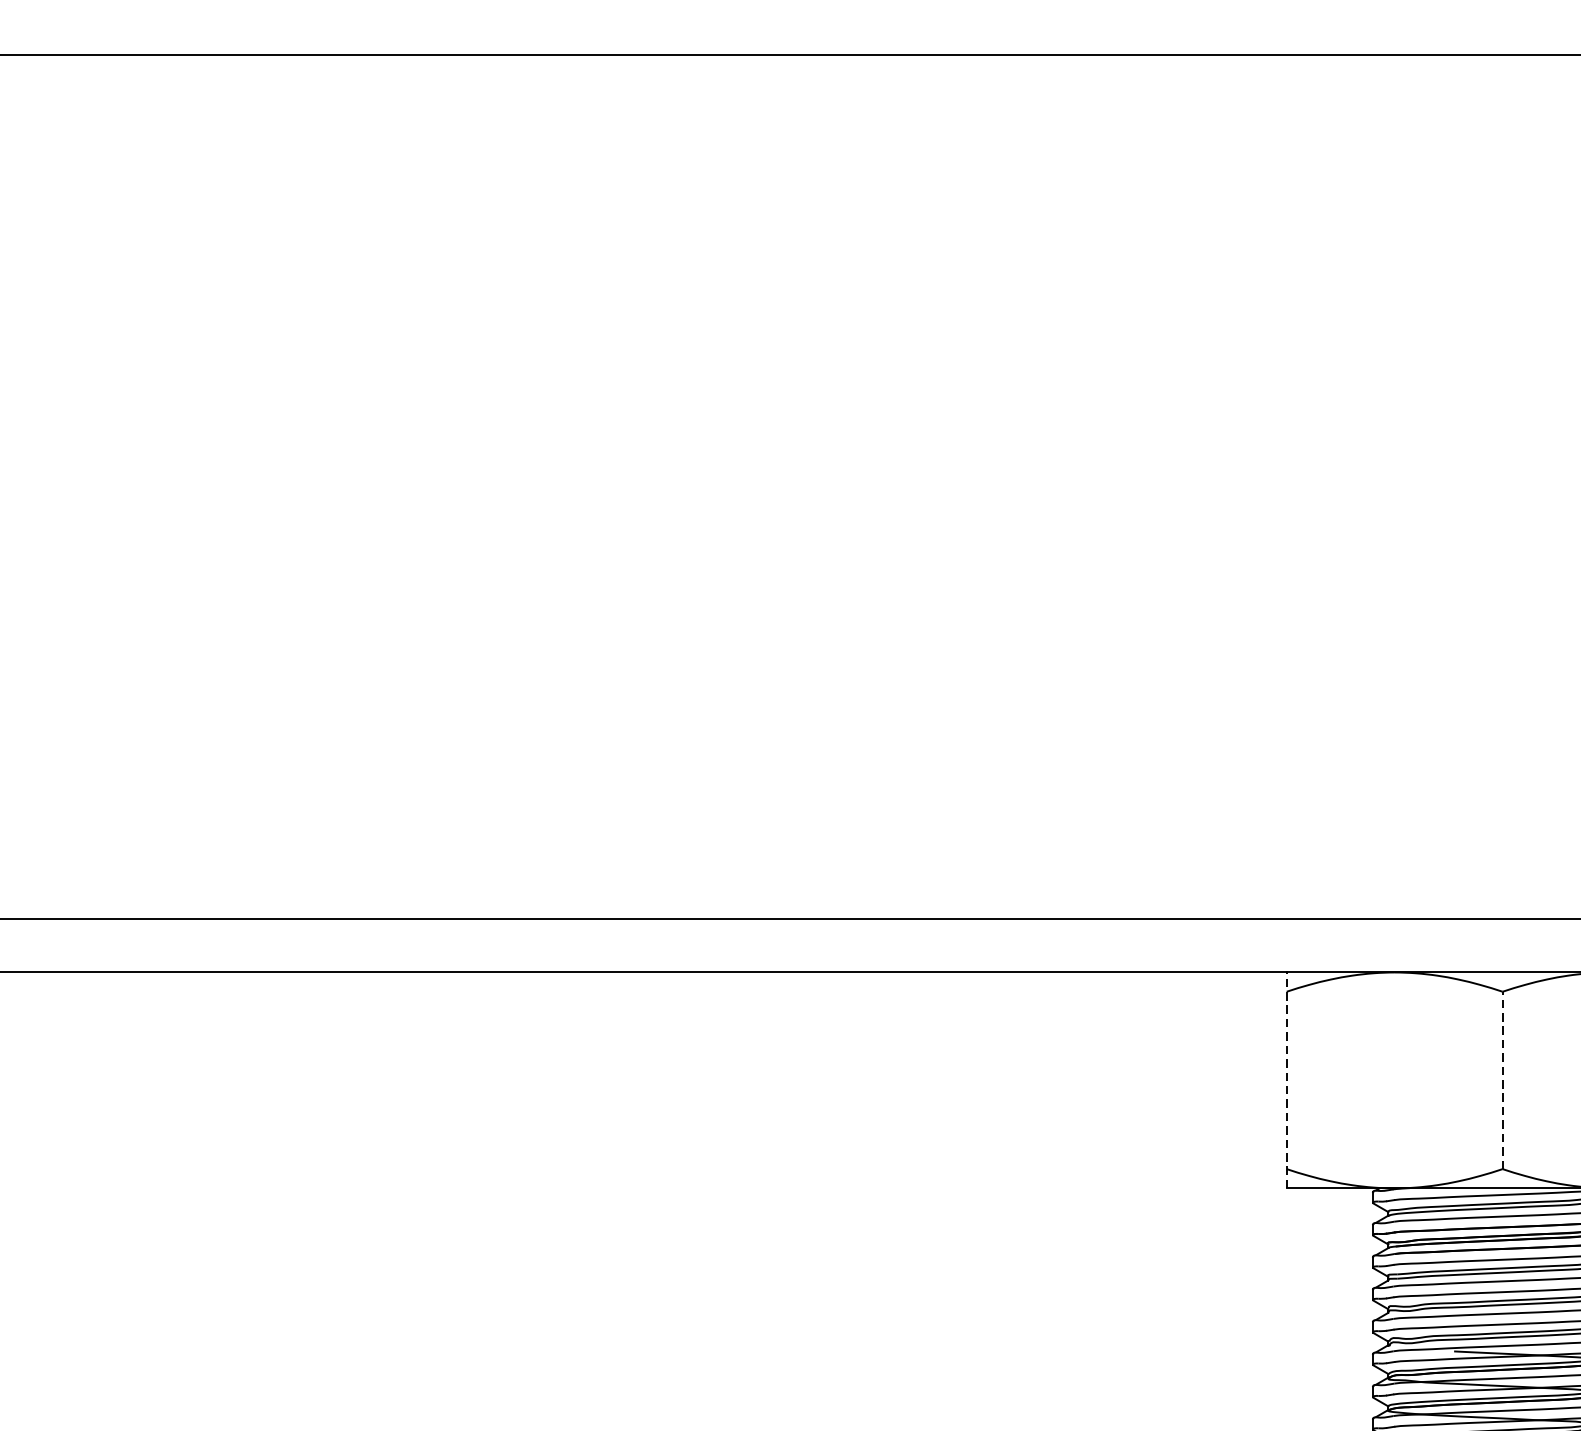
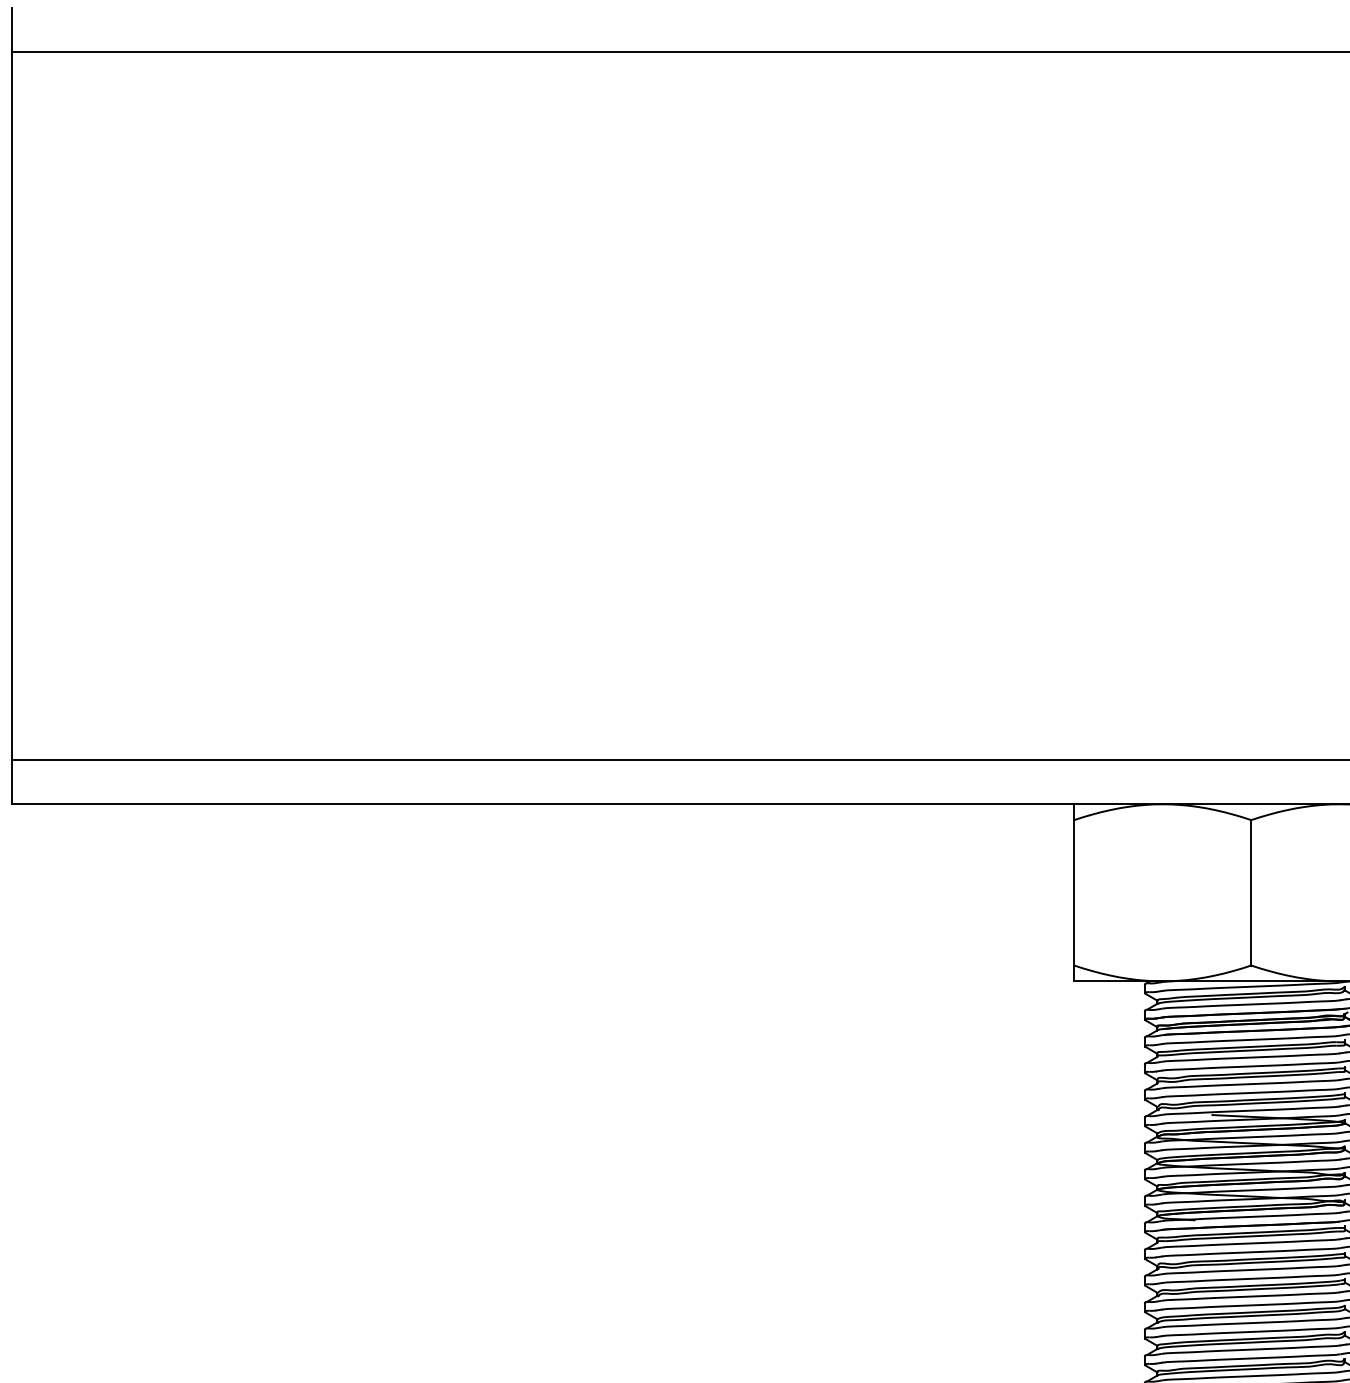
line: (1287, 1080) -> (1074, 892), dashed -> solid
line: (1502, 1080) -> (1251, 892), dashed -> solid

